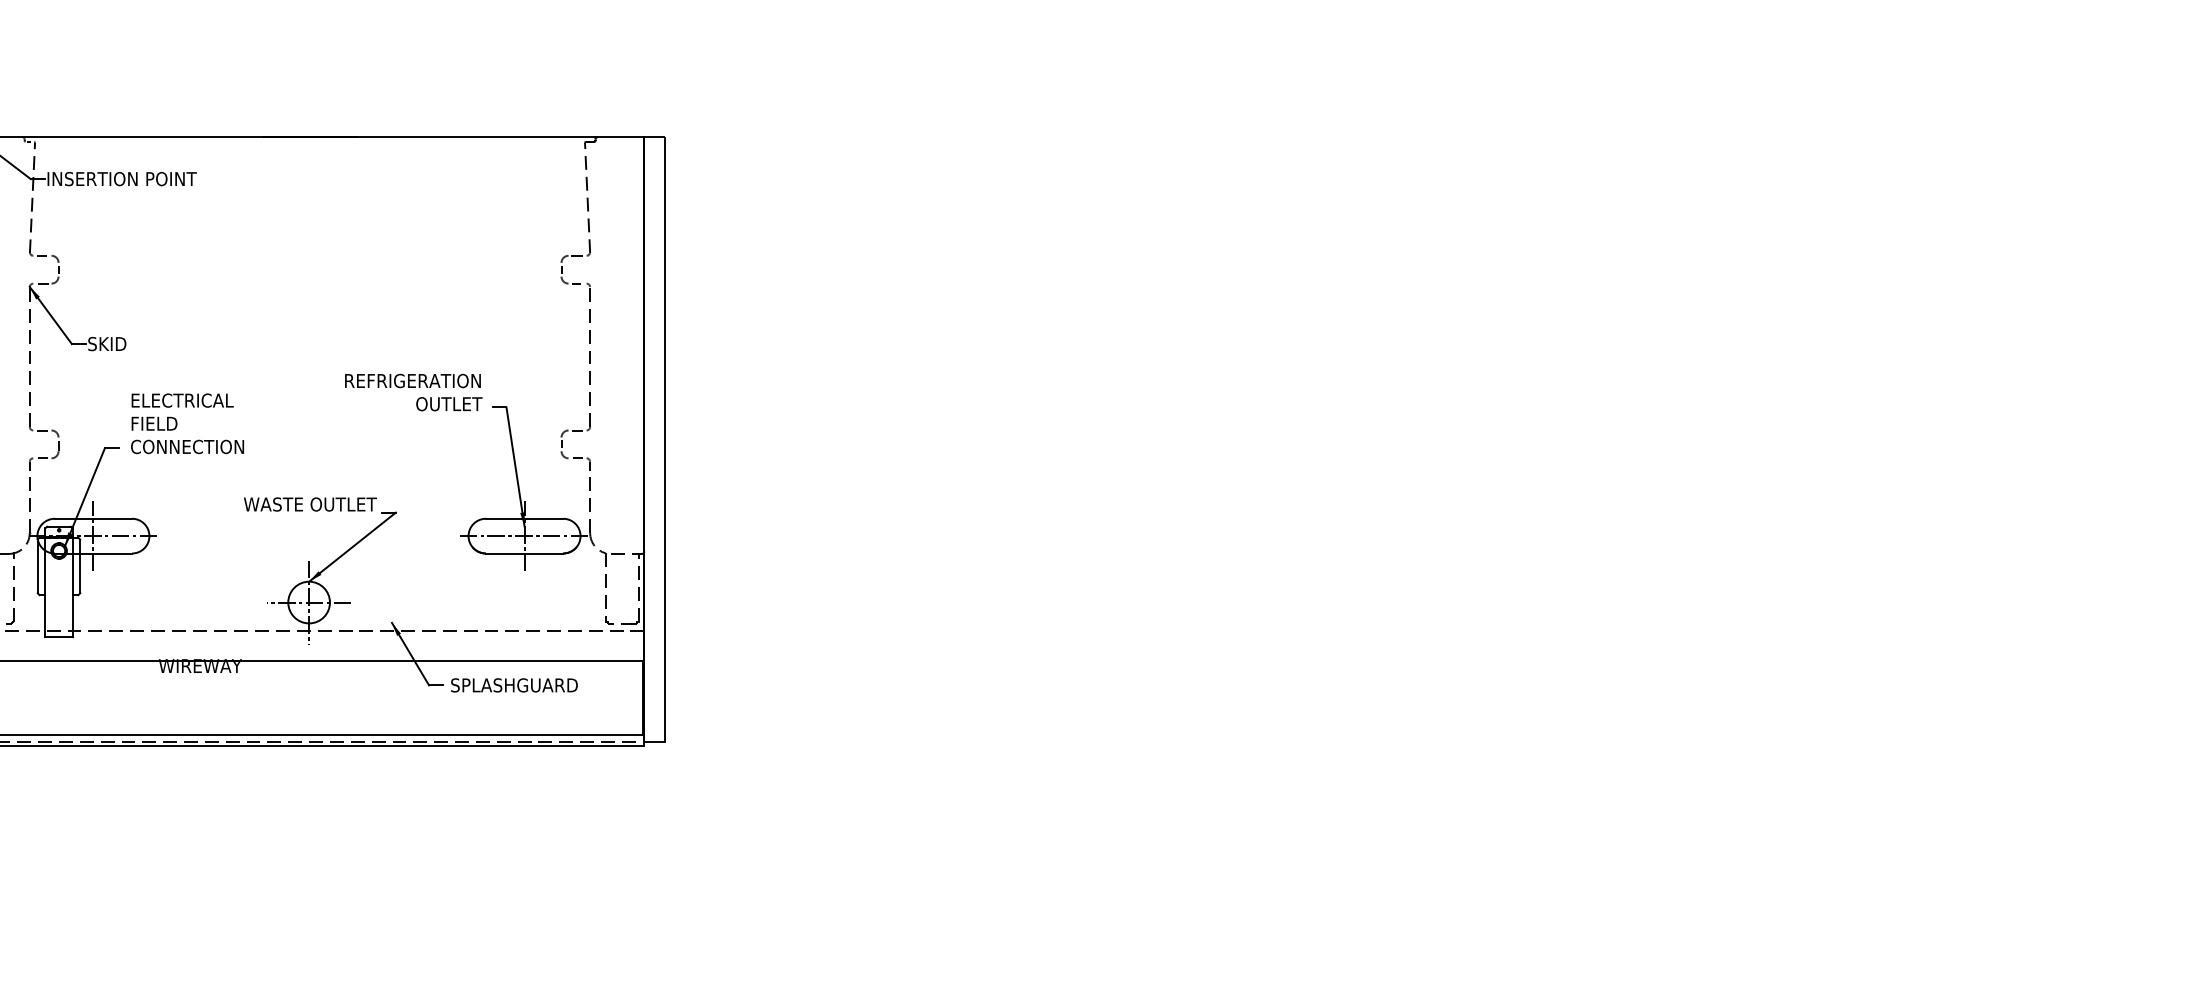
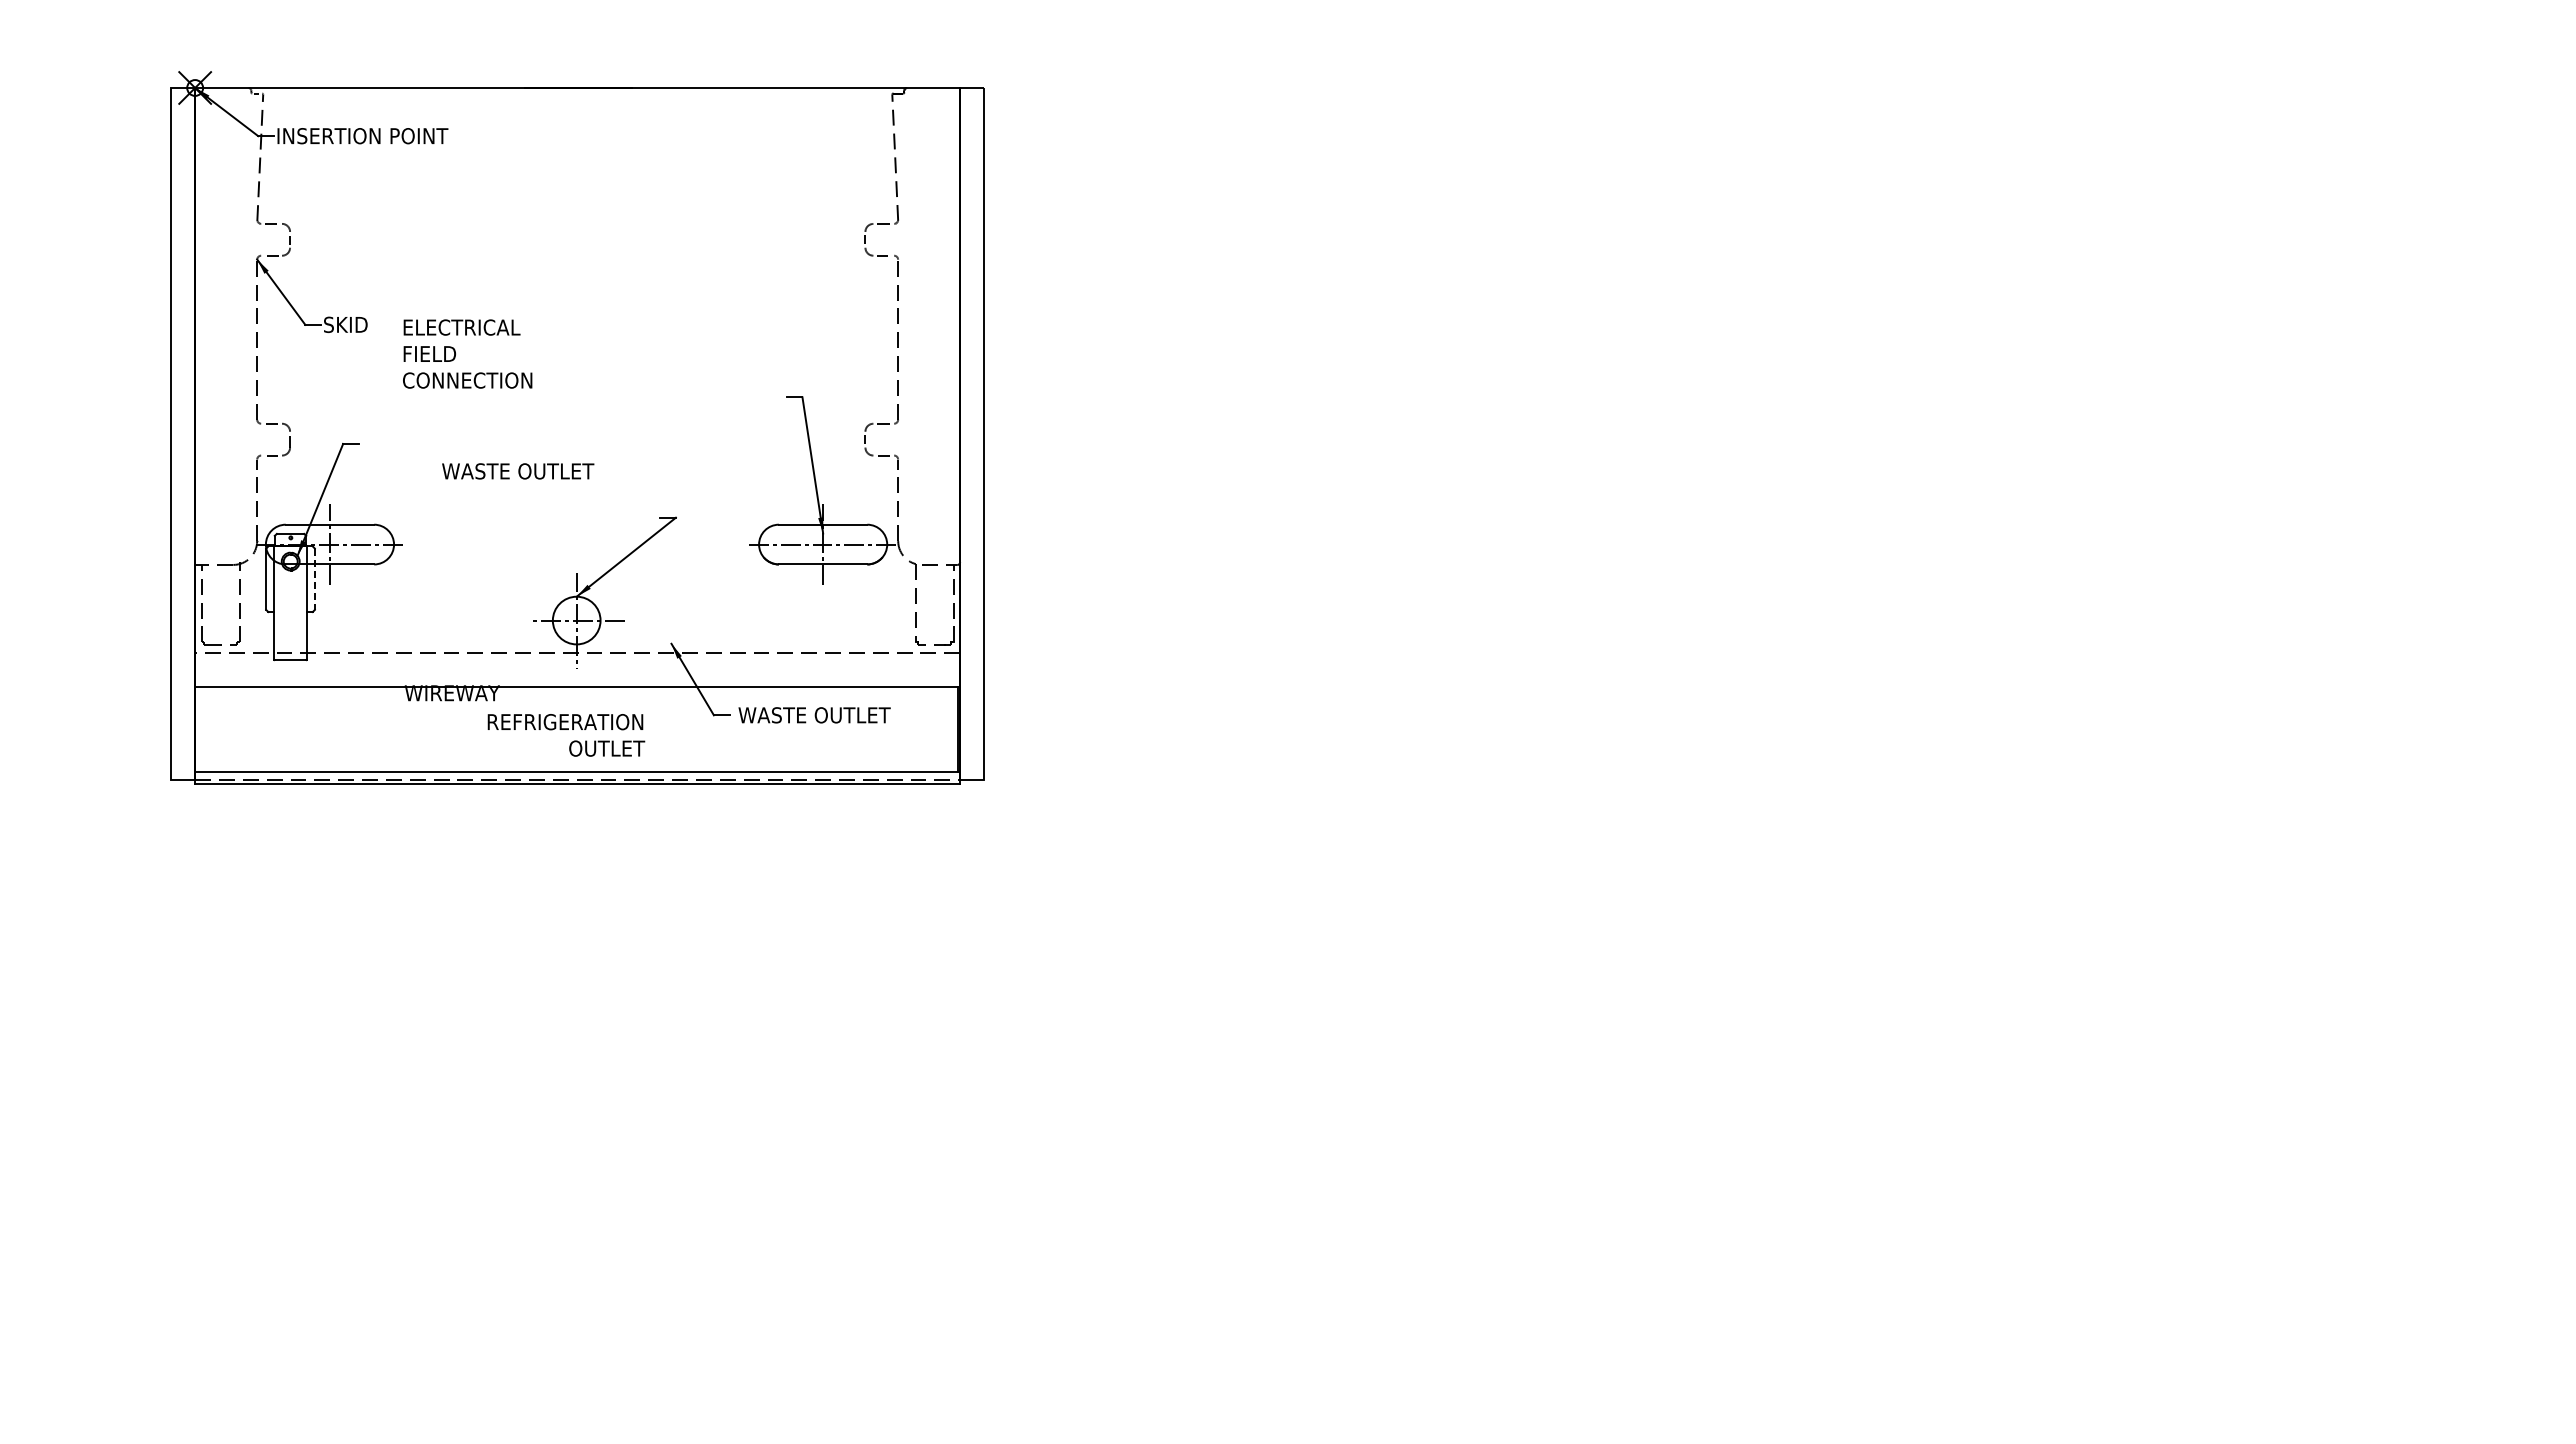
text: (413, 392) -> (566, 735), moved
text: (187, 423) -> (467, 353), moved
text: (310, 504) -> (518, 471), moved
line: (79, 566) -> (314, 579), solid -> dashed
text: (517, 685) -> (814, 715), SPLASHGUARD -> WASTE OUTLET

